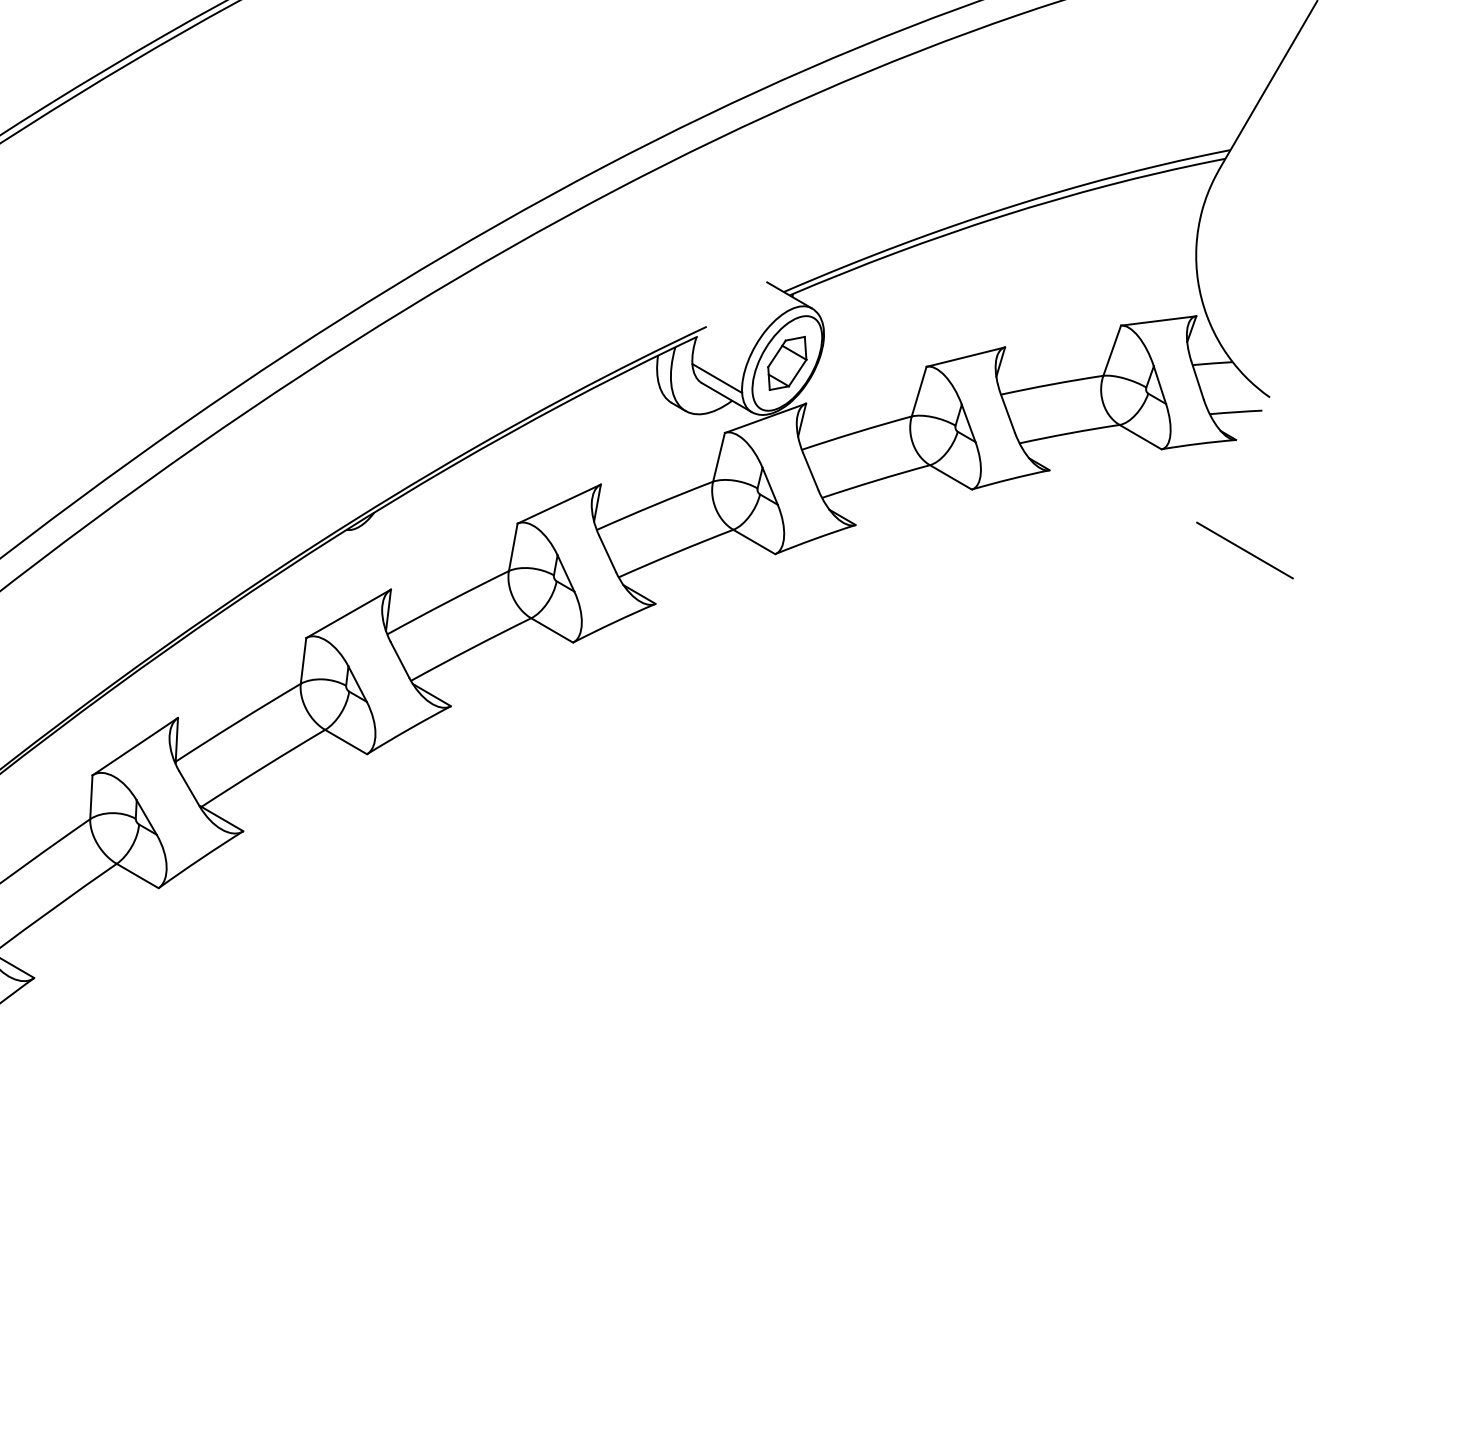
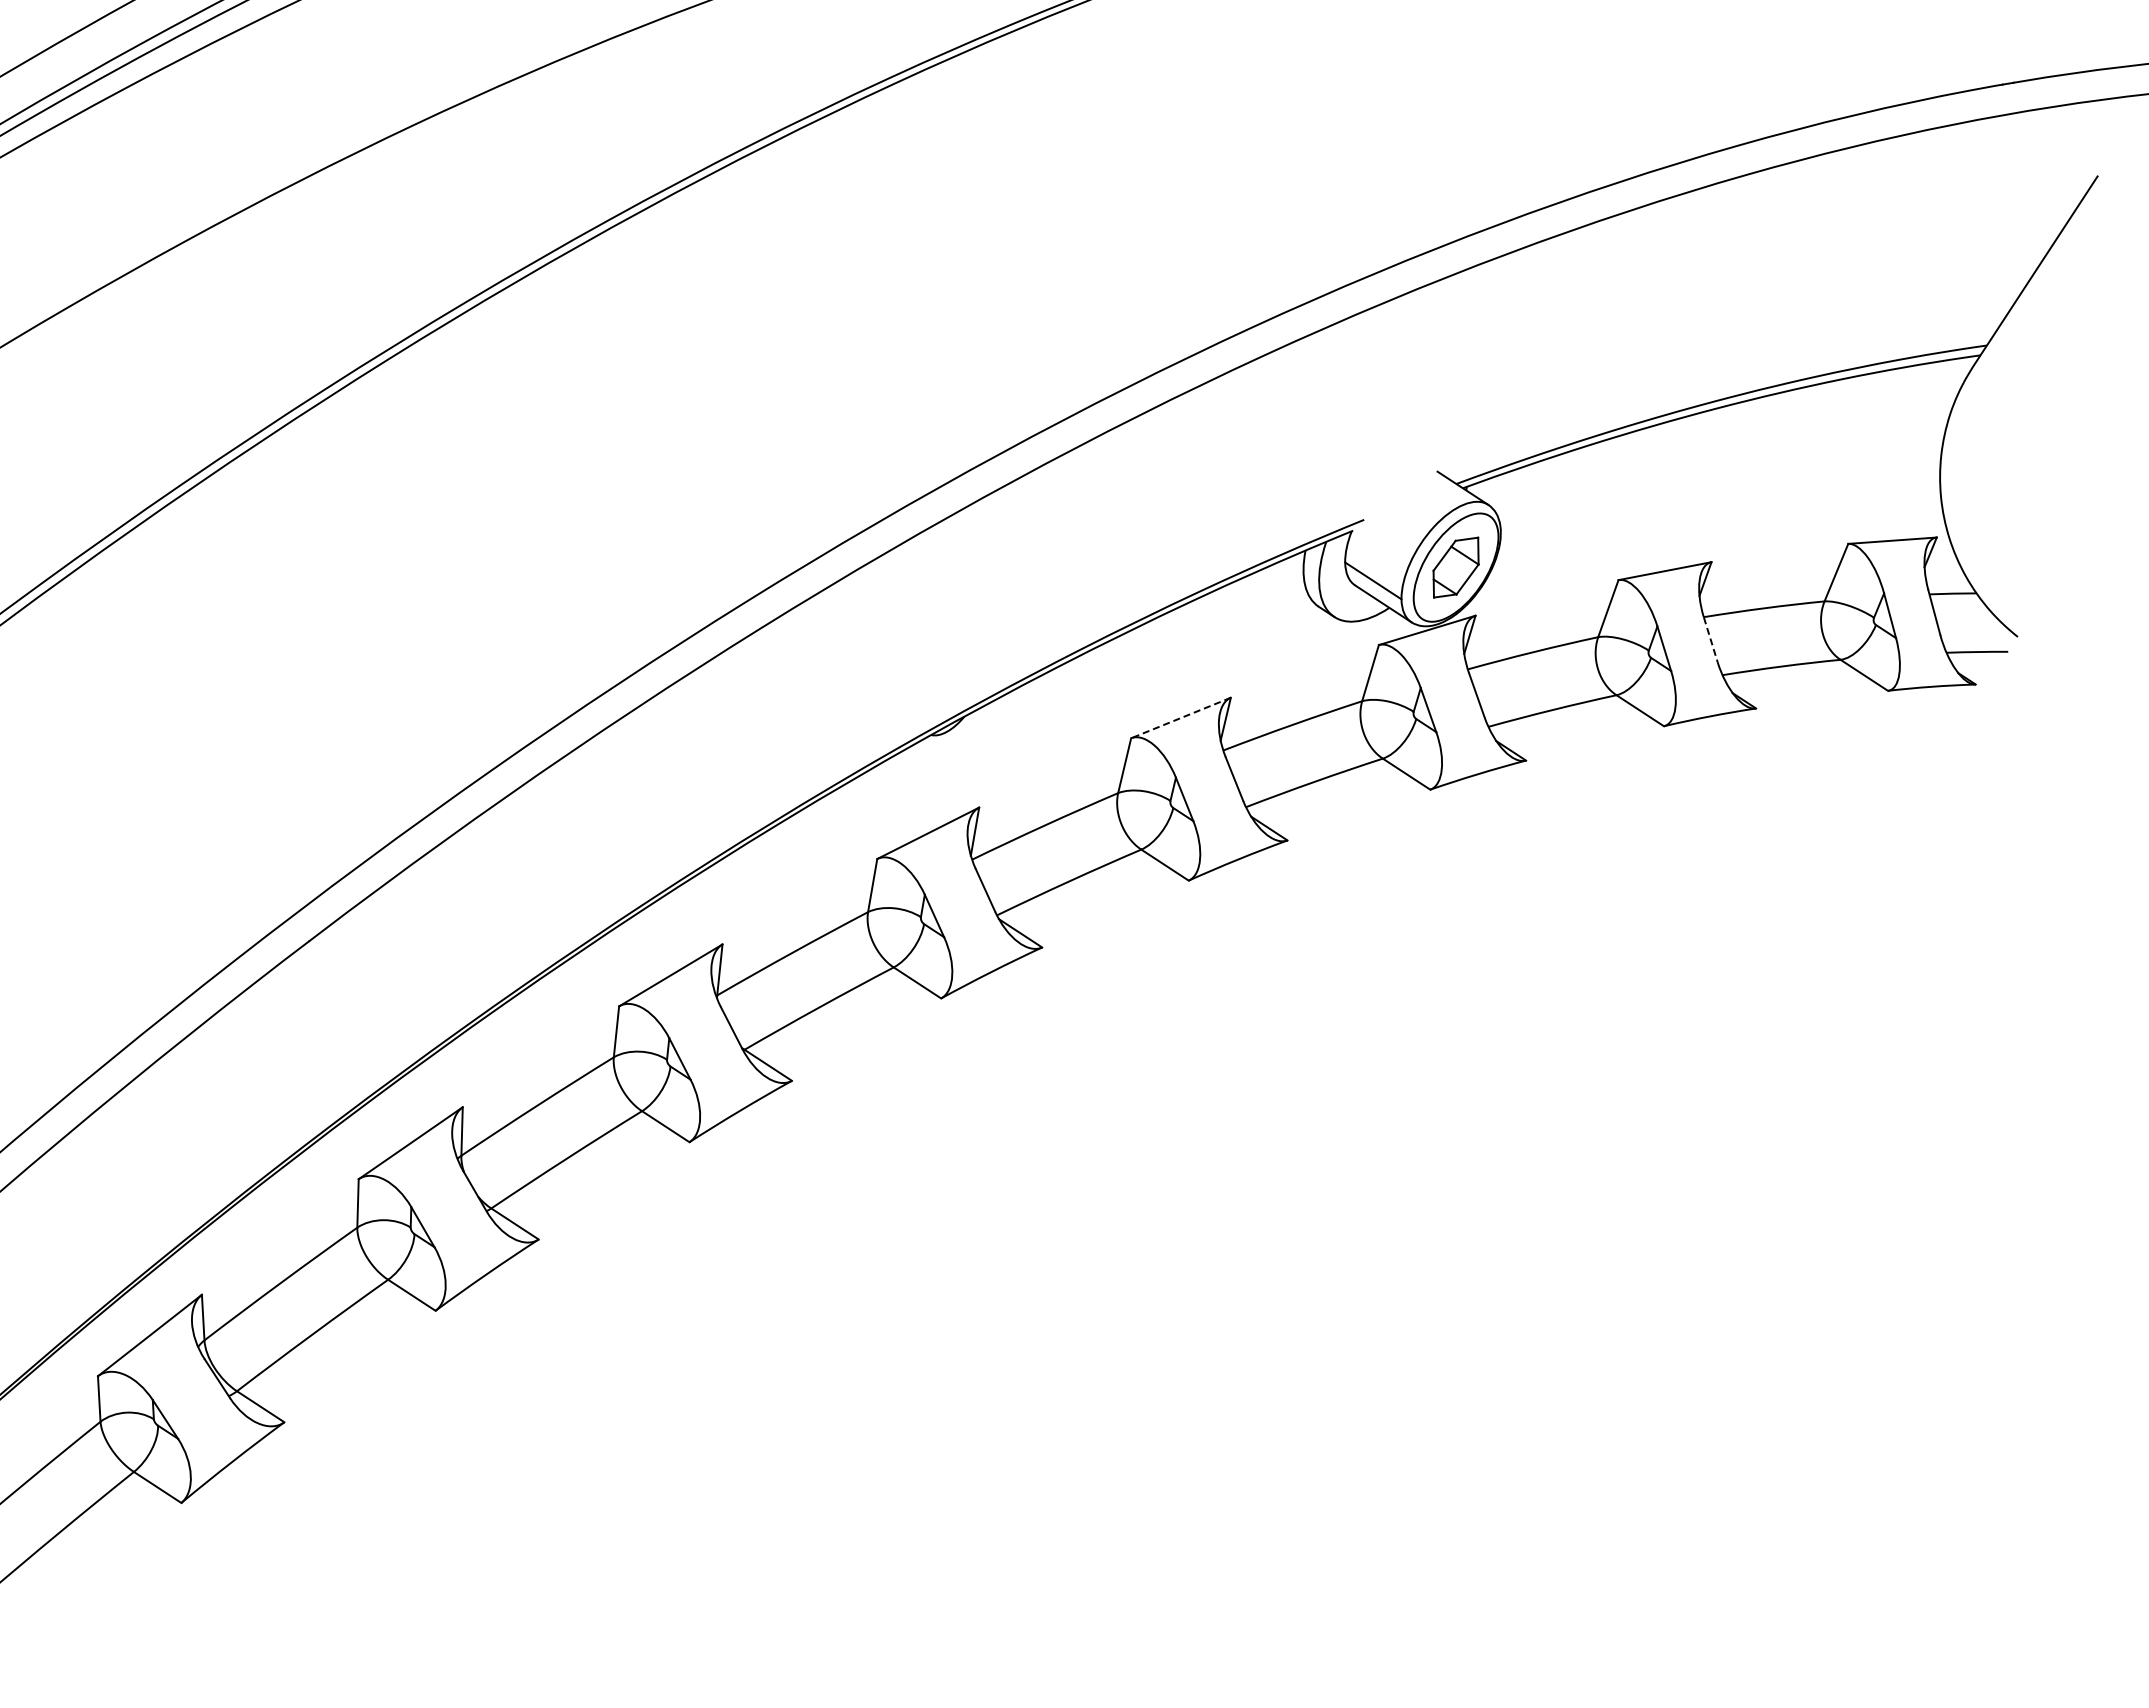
line: (1007, 414) -> (1710, 640), solid -> dashed
line: (559, 504) -> (1181, 718), solid -> dashed
line: (1245, 549) -> (1979, 813), removed

